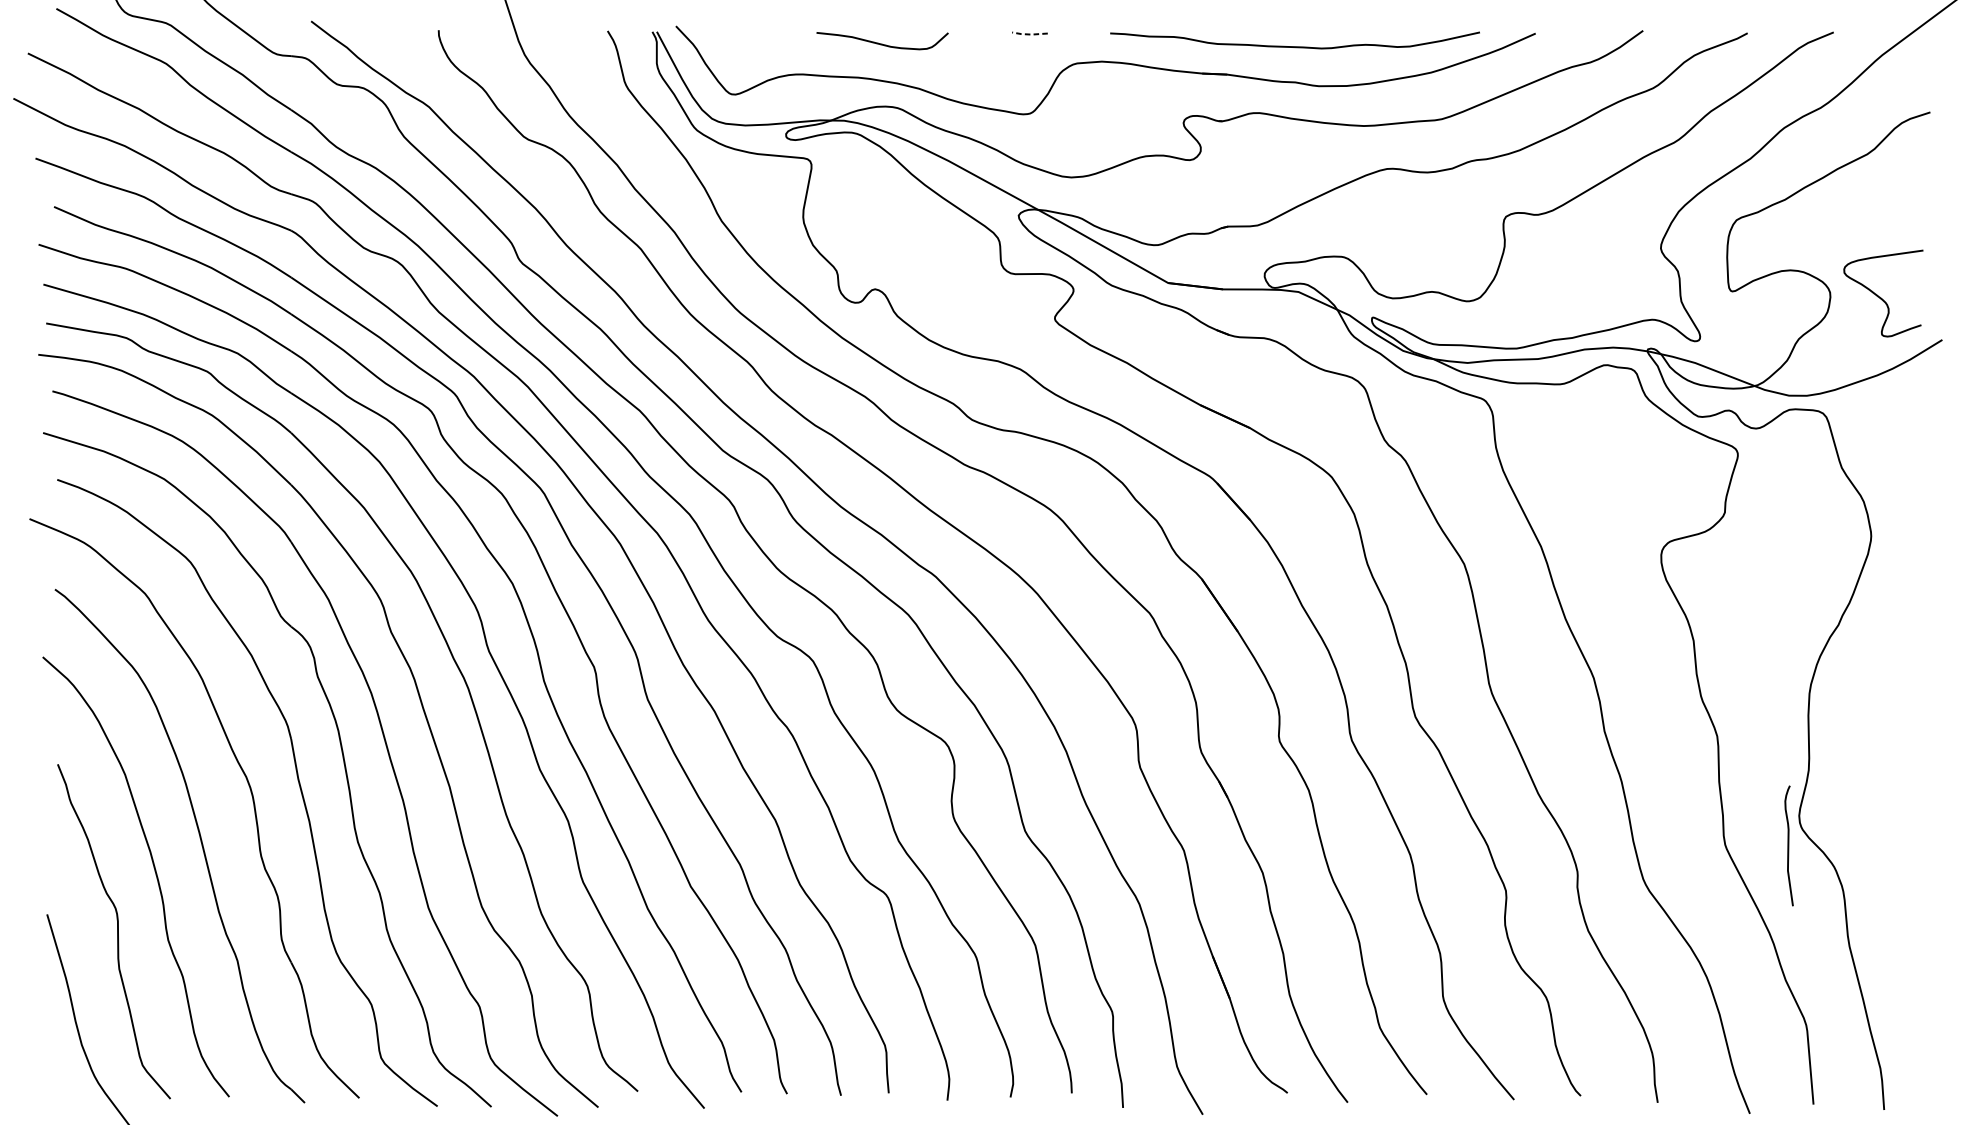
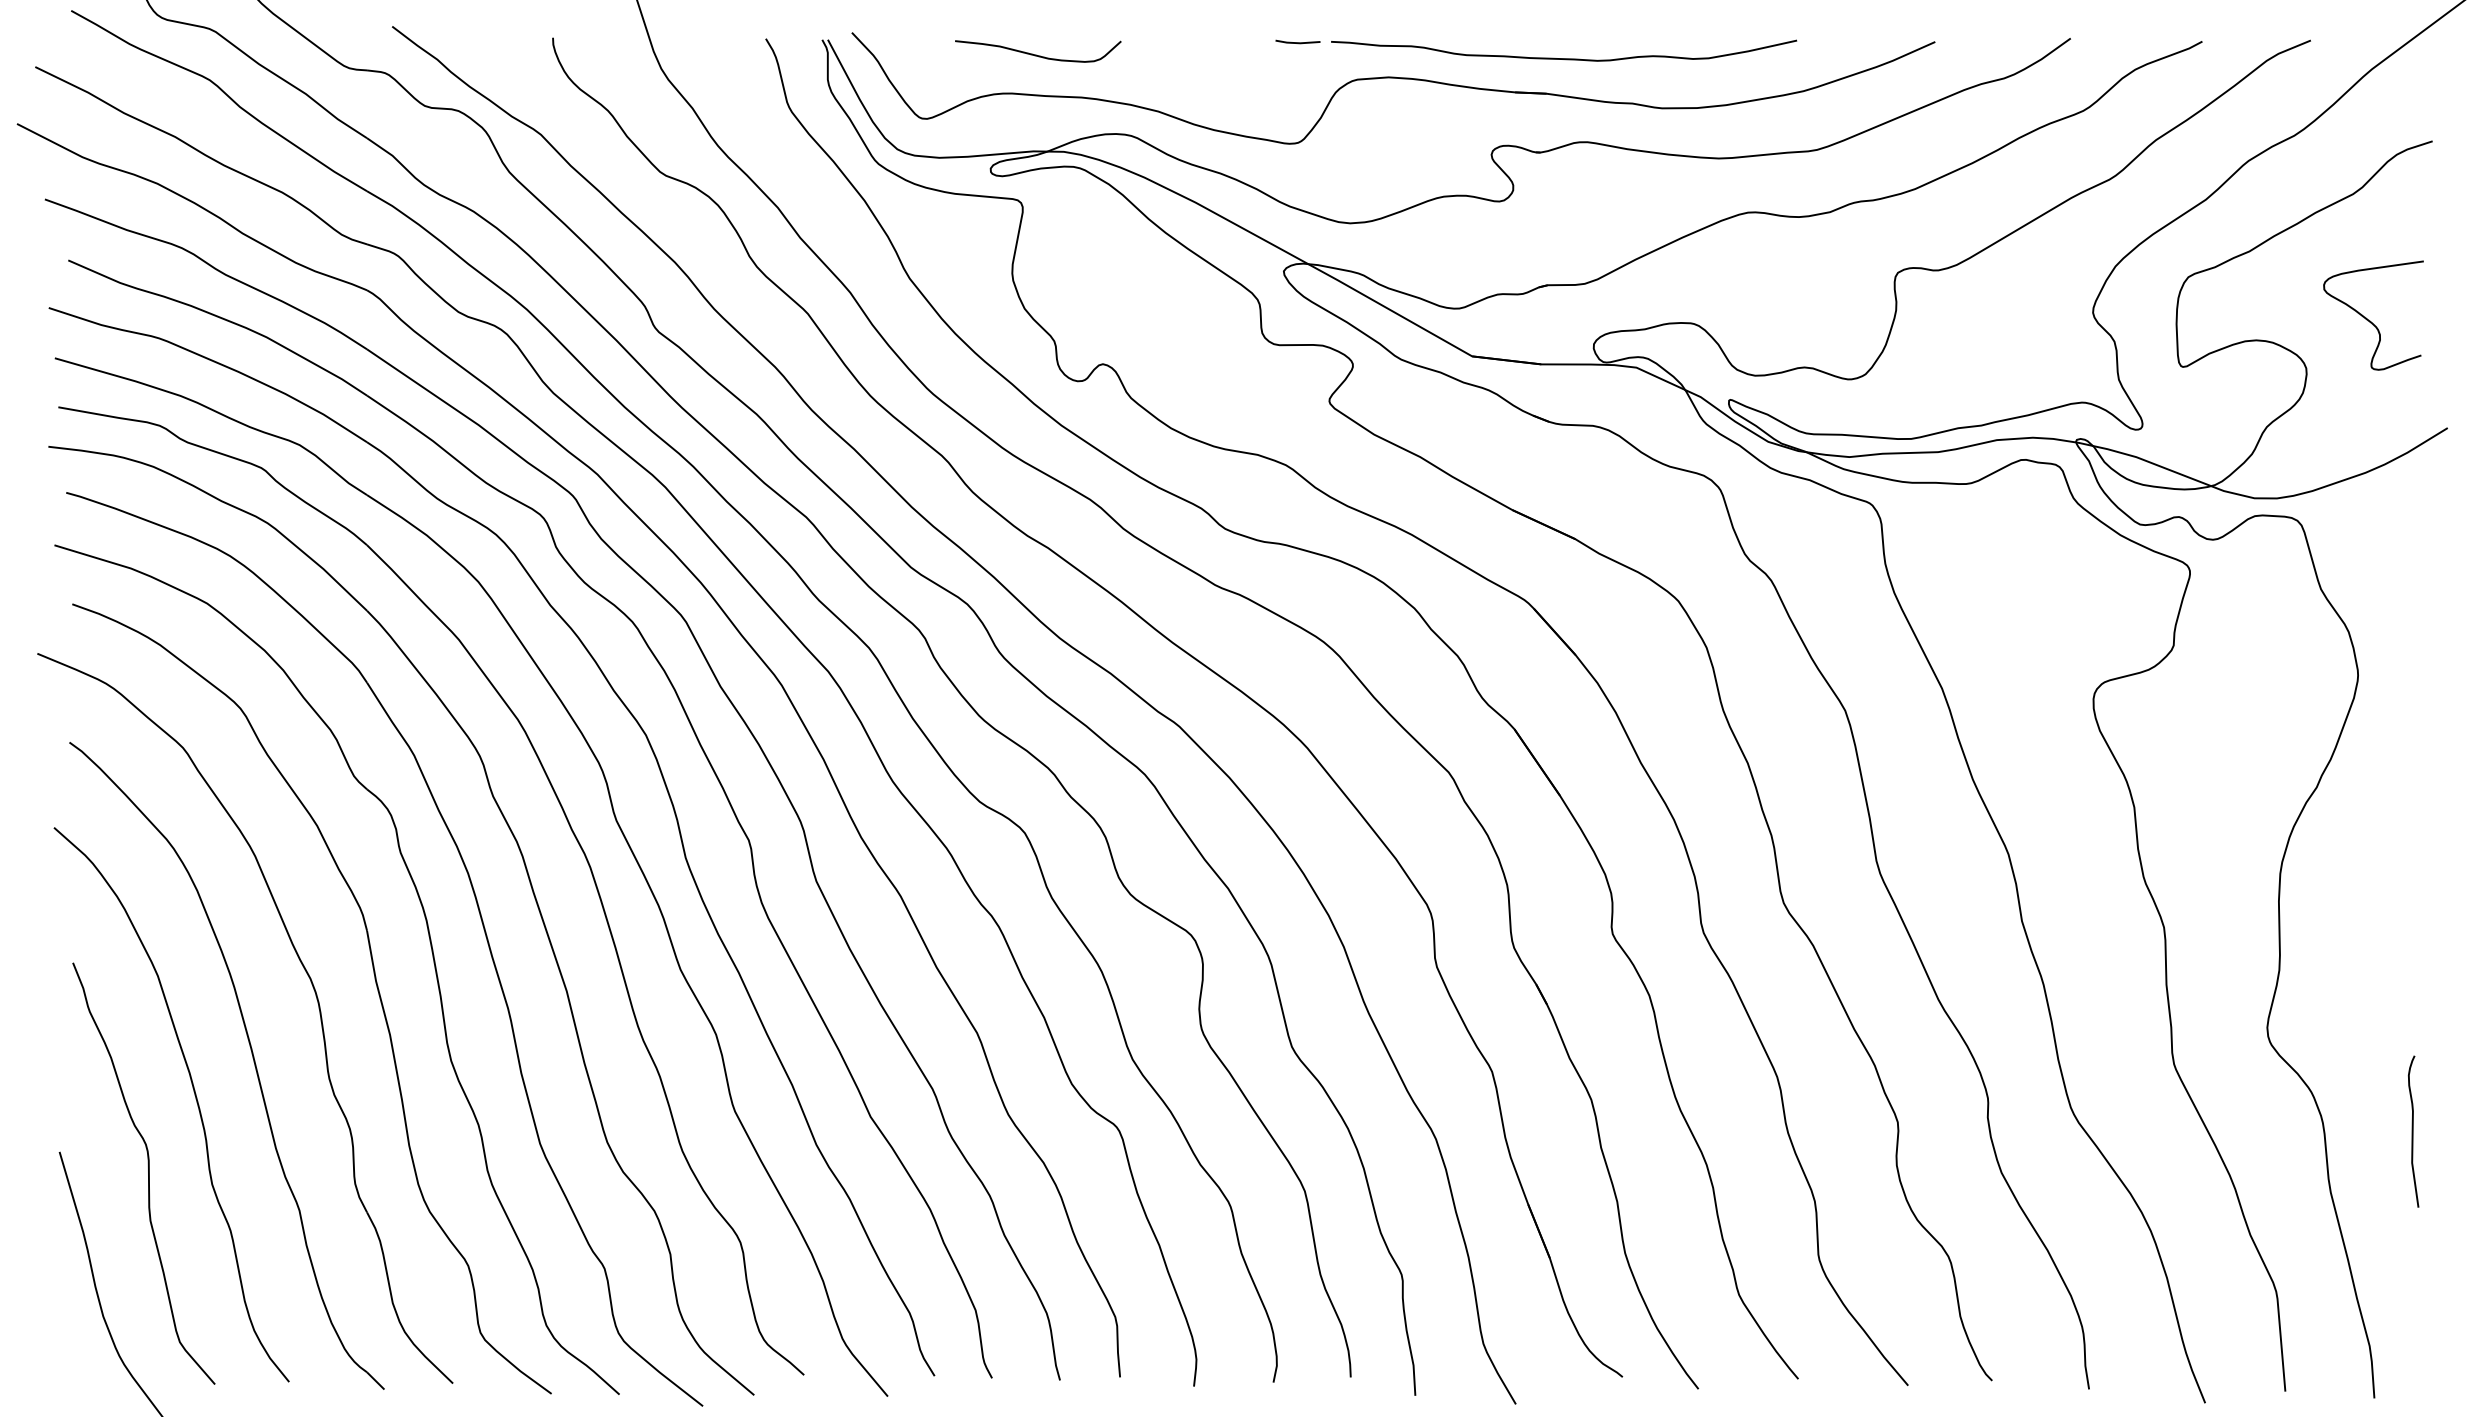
line: (1029, 34) -> (1297, 43), dashed -> solid
curve: (881, 43) -> (1036, 54), moved
curve: (1295, 46) -> (1564, 58), moved
curve: (1881, 297) -> (2370, 320), moved
curve: (1789, 845) -> (2413, 1131), moved

